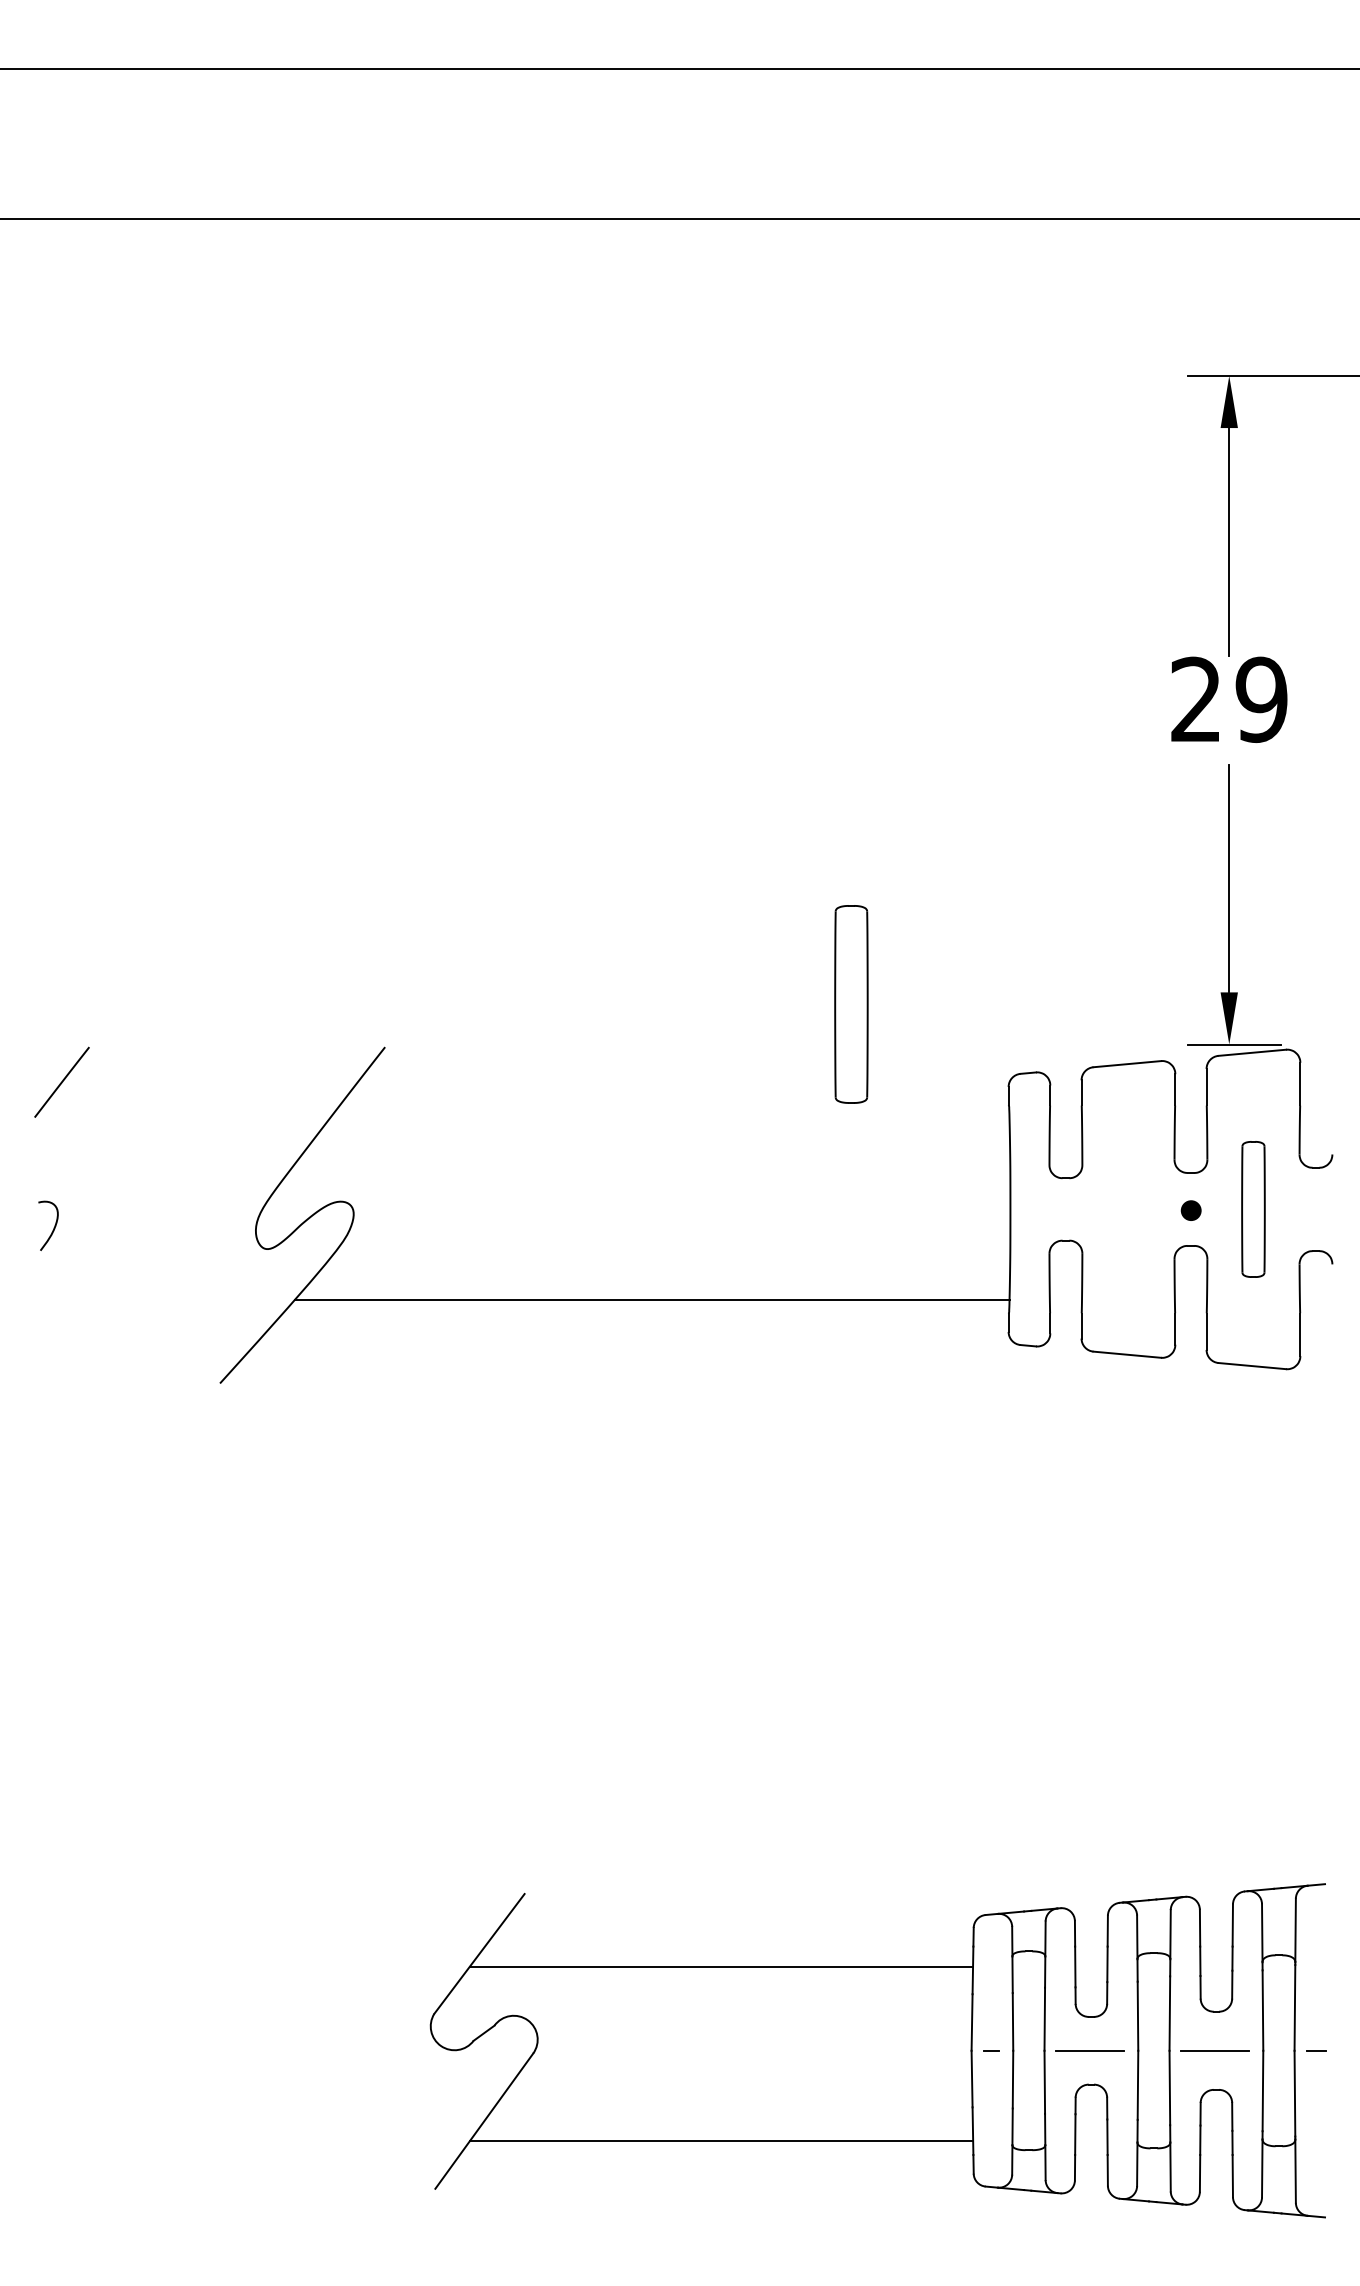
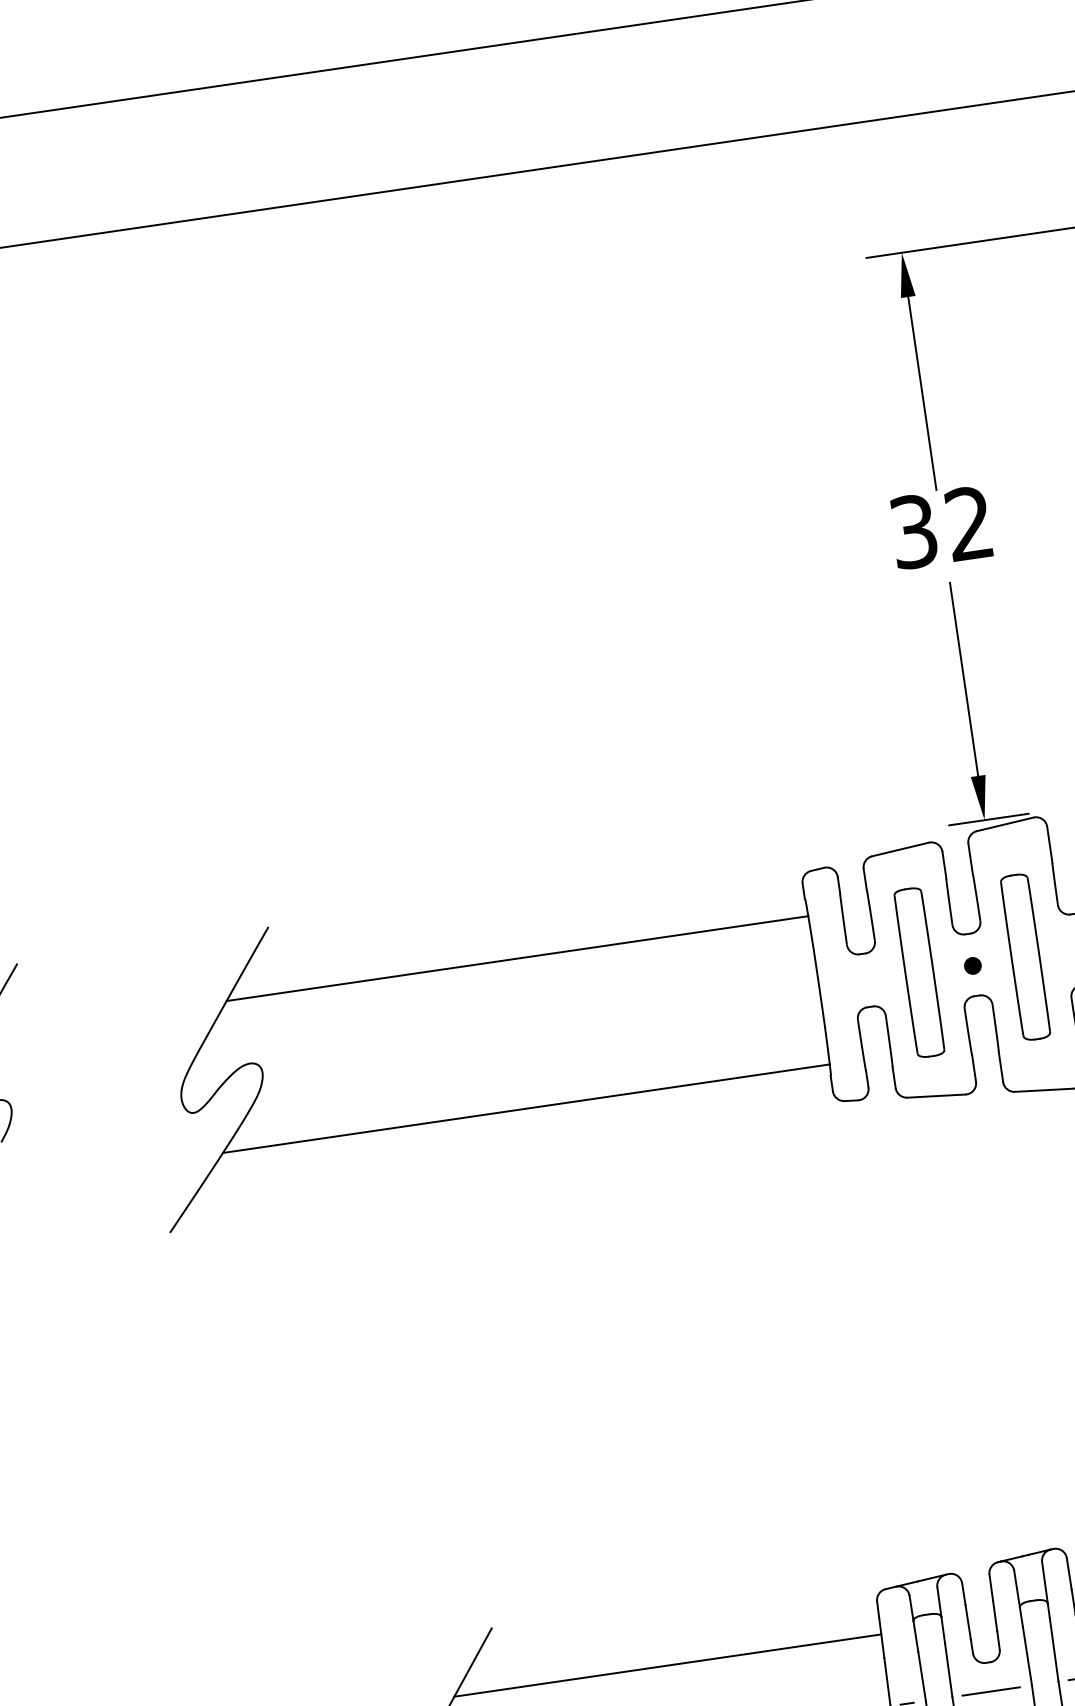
text: (1229, 699) -> (942, 527), 29 -> 32
part: (851, 1004) -> (919, 972), moved
line: (666, 1125) -> (517, 958), added
part: (1253, 1209) -> (1025, 957), size x1.43

